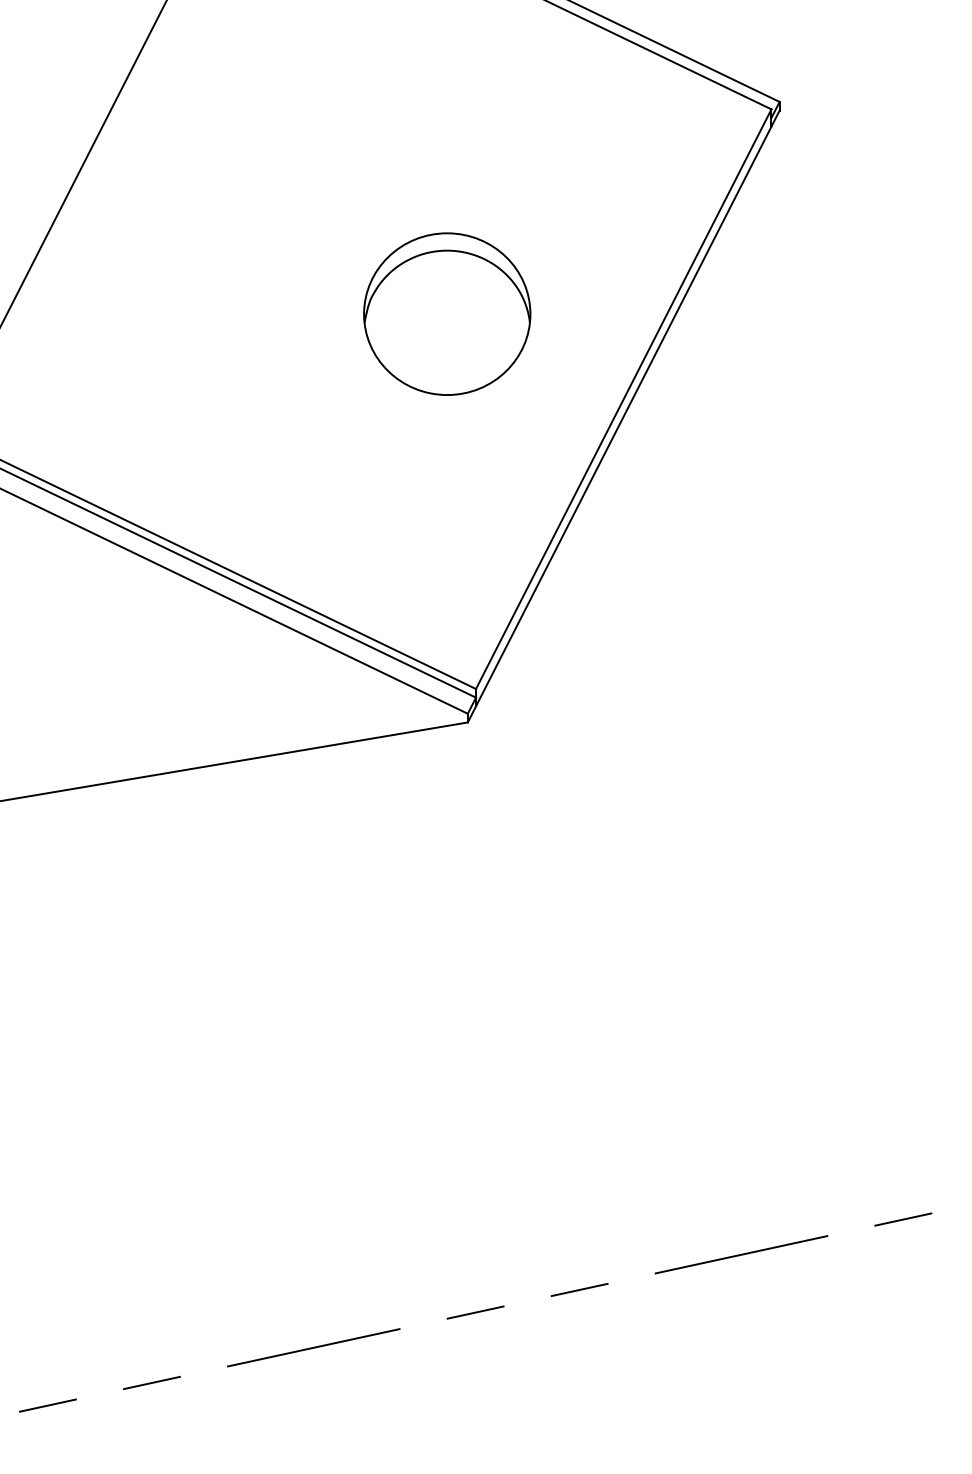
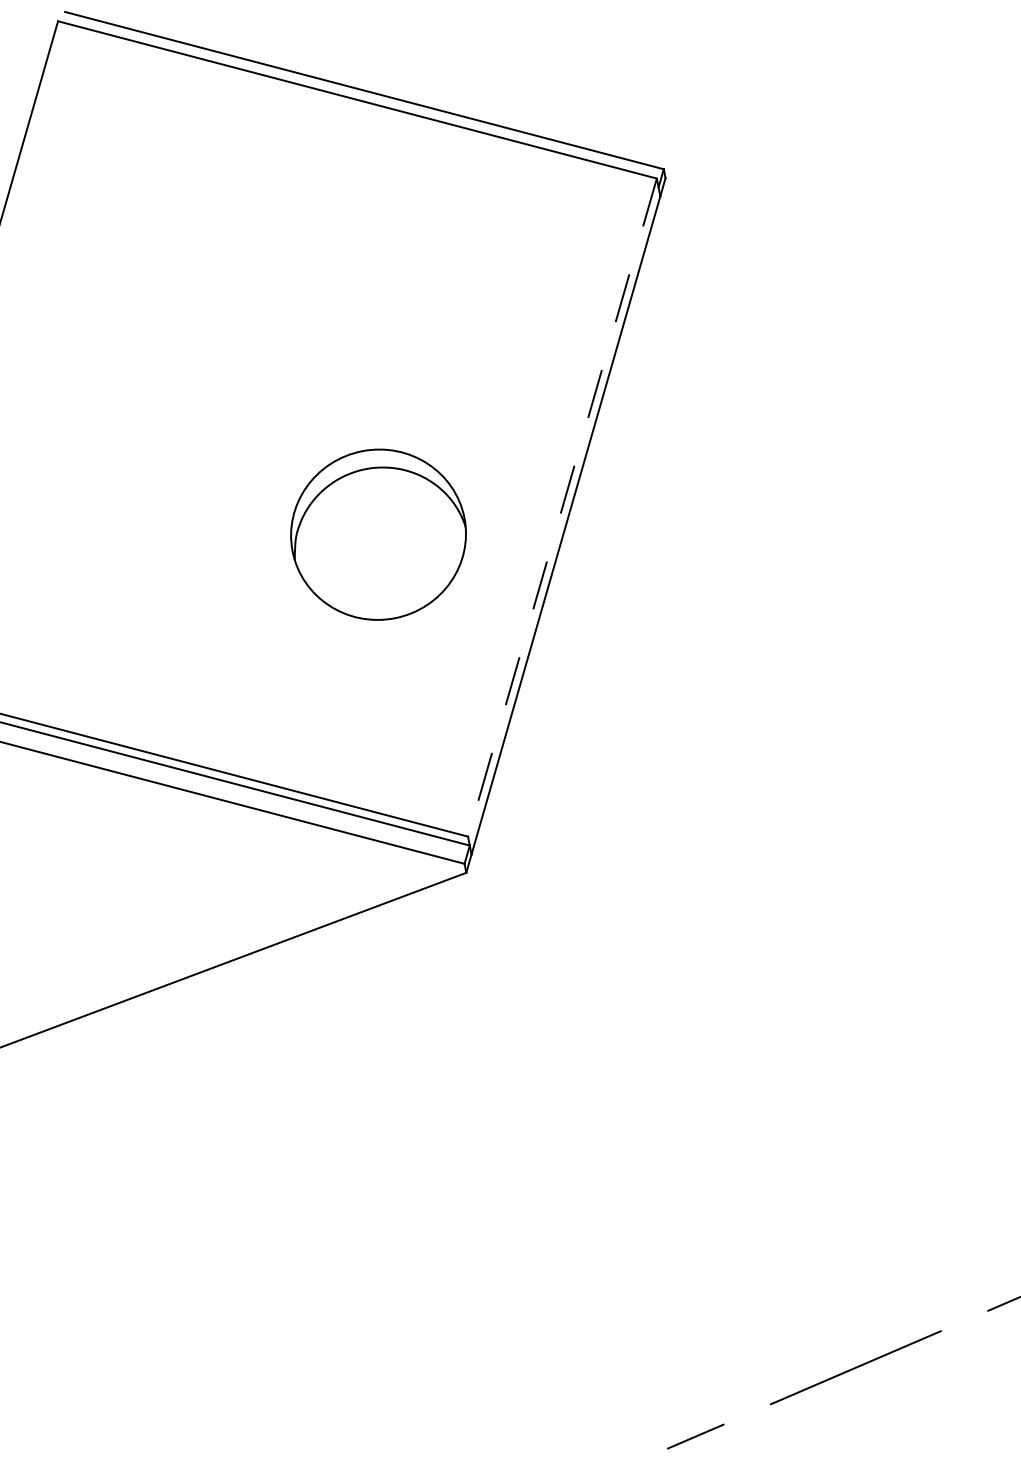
part: (447, 313) -> (378, 534), moved
line: (623, 399) -> (562, 507), solid -> dashed

